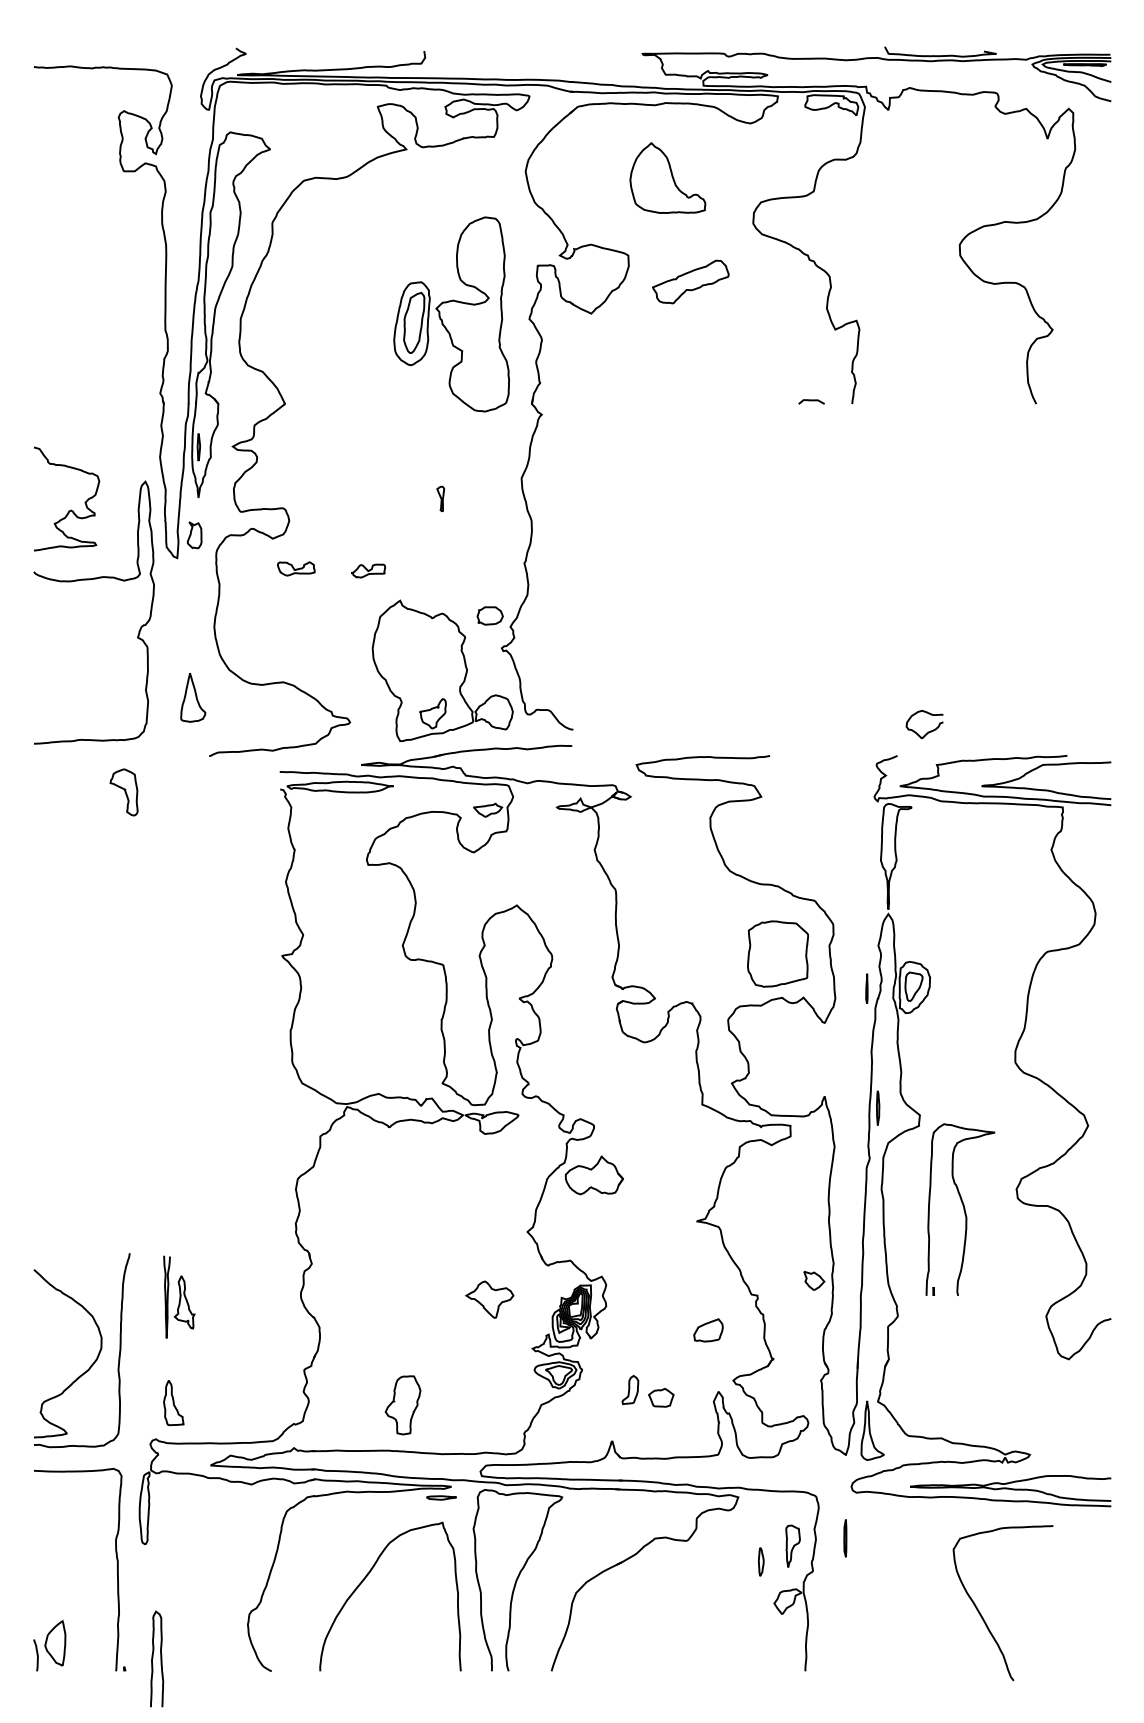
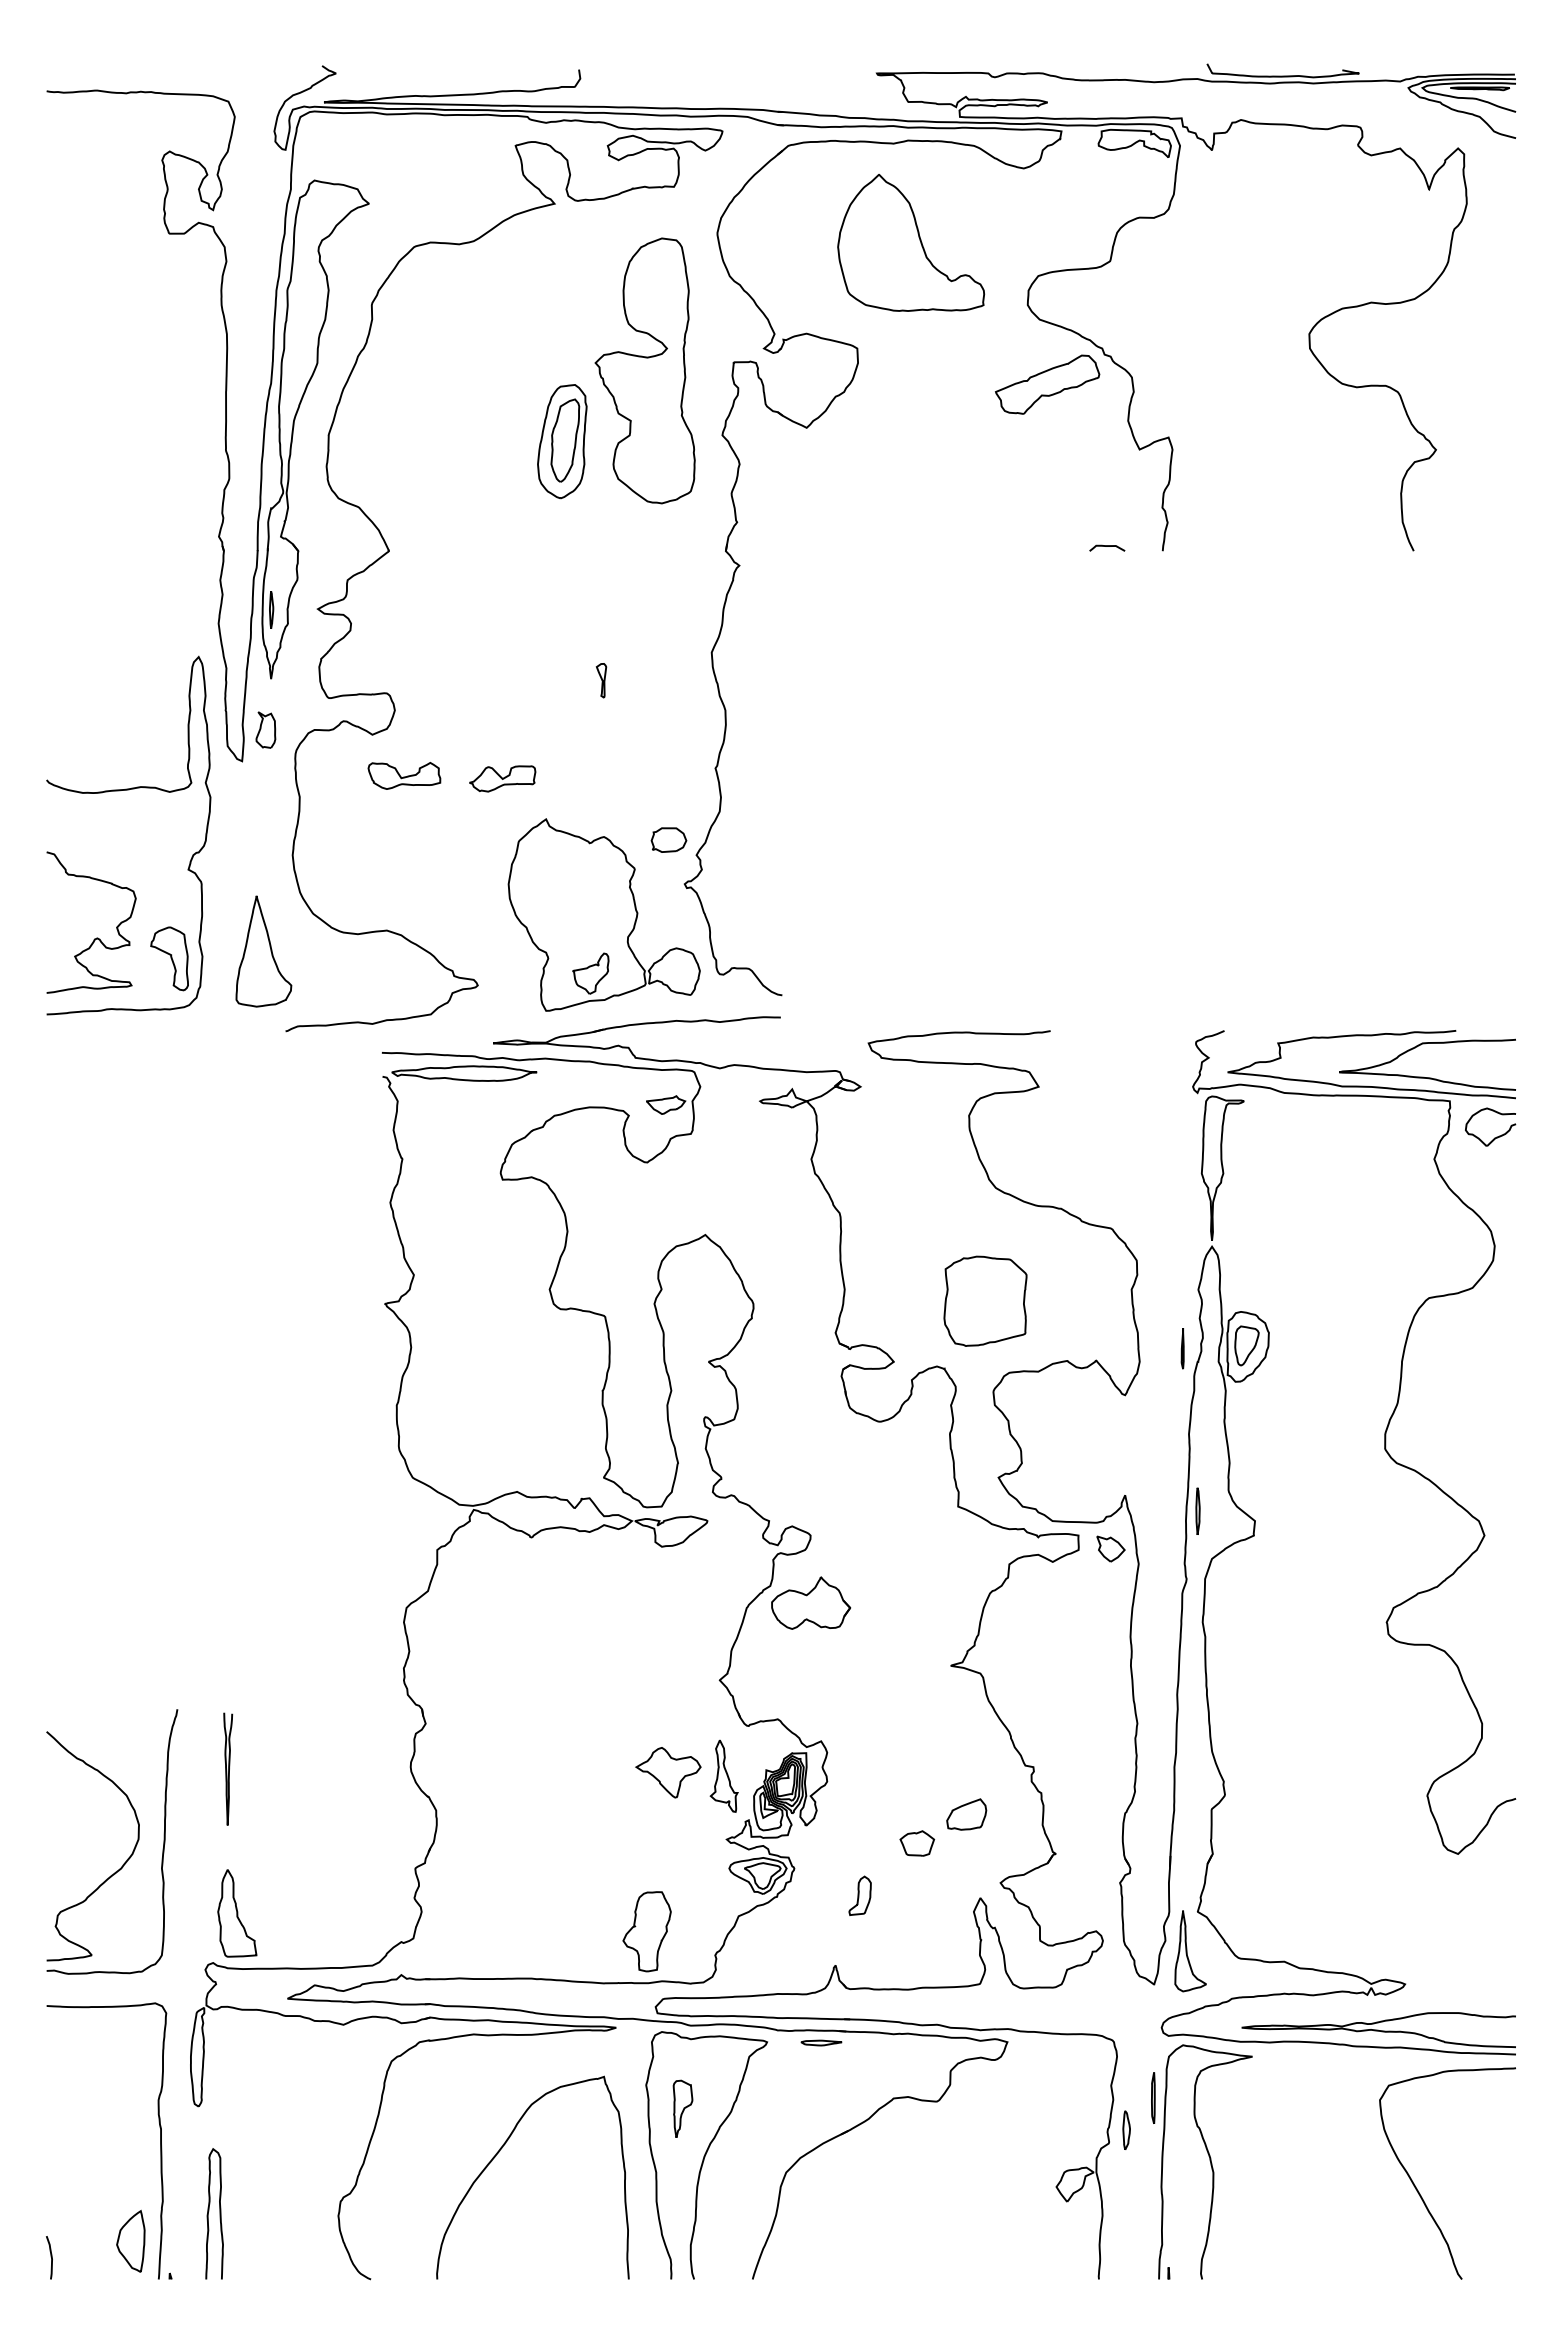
part: (668, 177) -> (911, 242), size x1.43
part: (690, 281) -> (1047, 384), moved
part: (472, 314) -> (644, 370), moved
curve: (70, 509) -> (96, 937), moved
part: (296, 568) -> (404, 775), size x1.43
part: (368, 570) -> (502, 778), size x1.43
part: (192, 697) -> (263, 951), size x1.67
curve: (929, 731) -> (1496, 1136), moved
part: (124, 792) -> (169, 958), moved
part: (778, 953) -> (985, 1300), moved
part: (960, 1209) -> (1205, 2161), moved
part: (813, 1280) -> (1110, 1548), moved
part: (184, 1301) -> (723, 1775), moved
part: (661, 1397) -> (917, 1843), moved
part: (173, 1402) -> (237, 1913), size x1.43
part: (402, 1405) -> (646, 1931), moved
part: (441, 1497) -> (821, 2042), moved
part: (792, 1545) -> (682, 2108), moved
part: (761, 1561) -> (1126, 2129), moved
curve: (981, 1614) -> (1417, 2188), moved
part: (55, 1642) -> (130, 2240), moved
curve: (160, 1658) -> (219, 2213), moved

